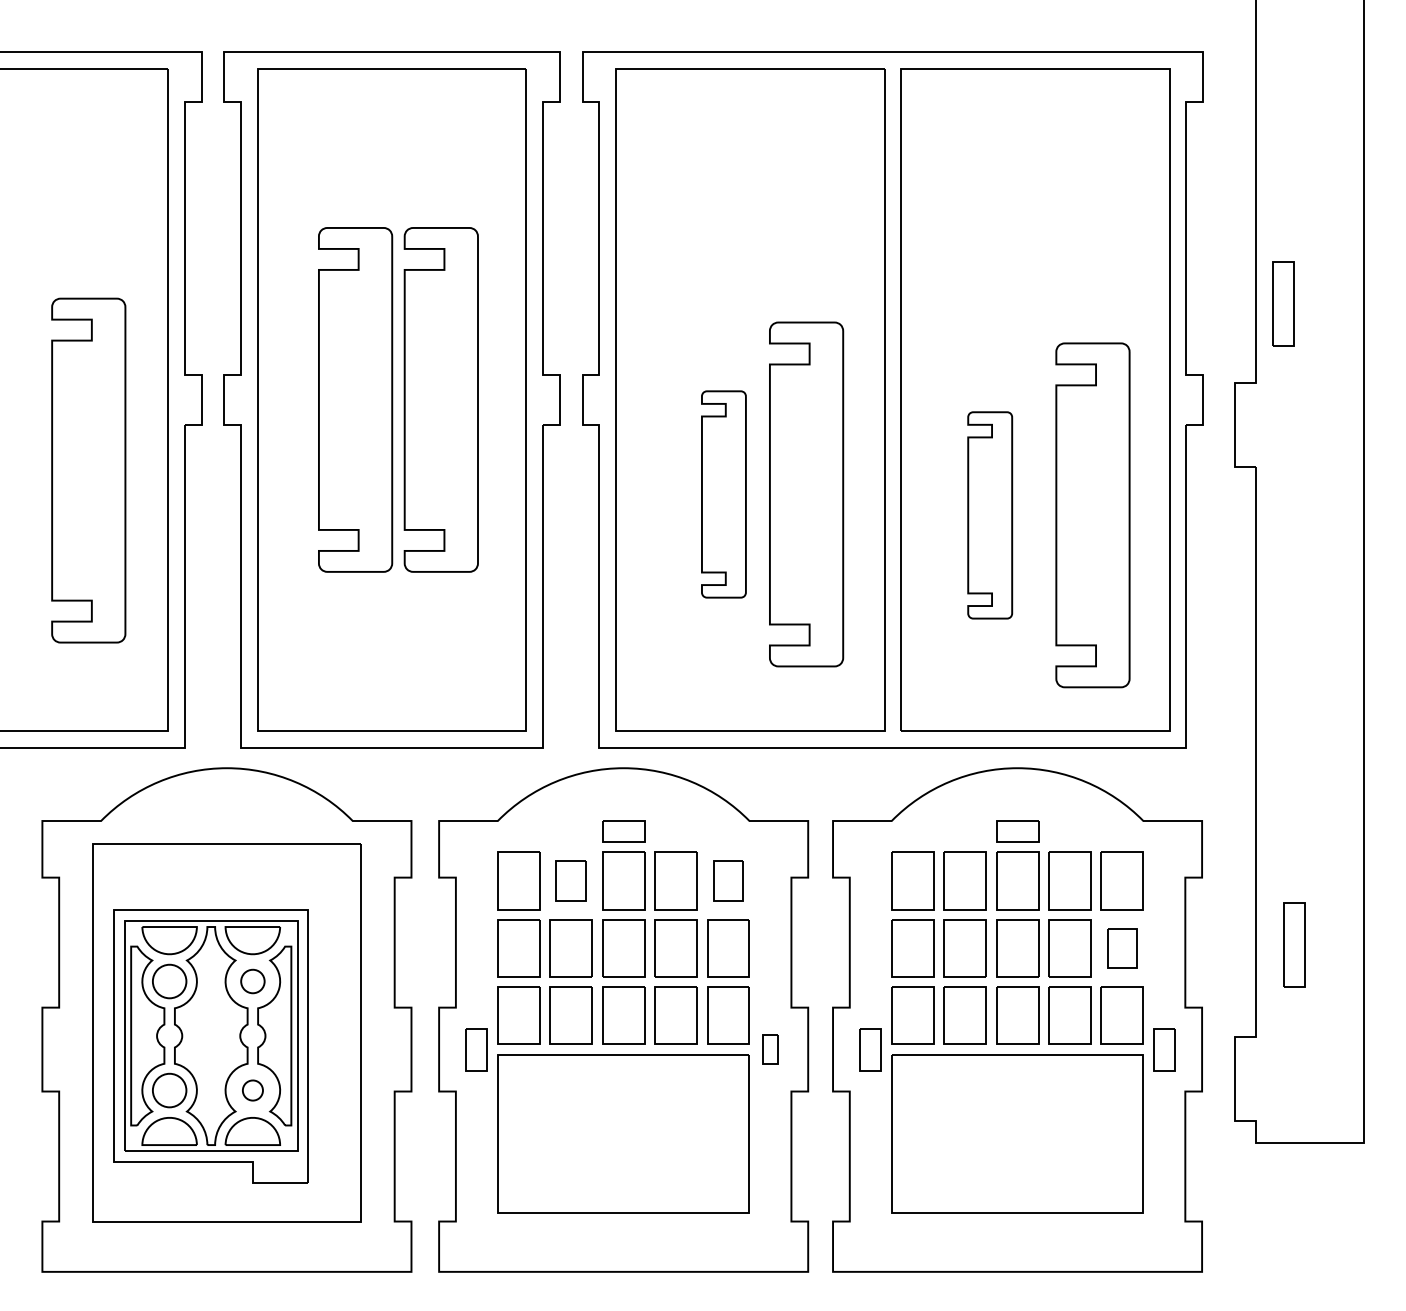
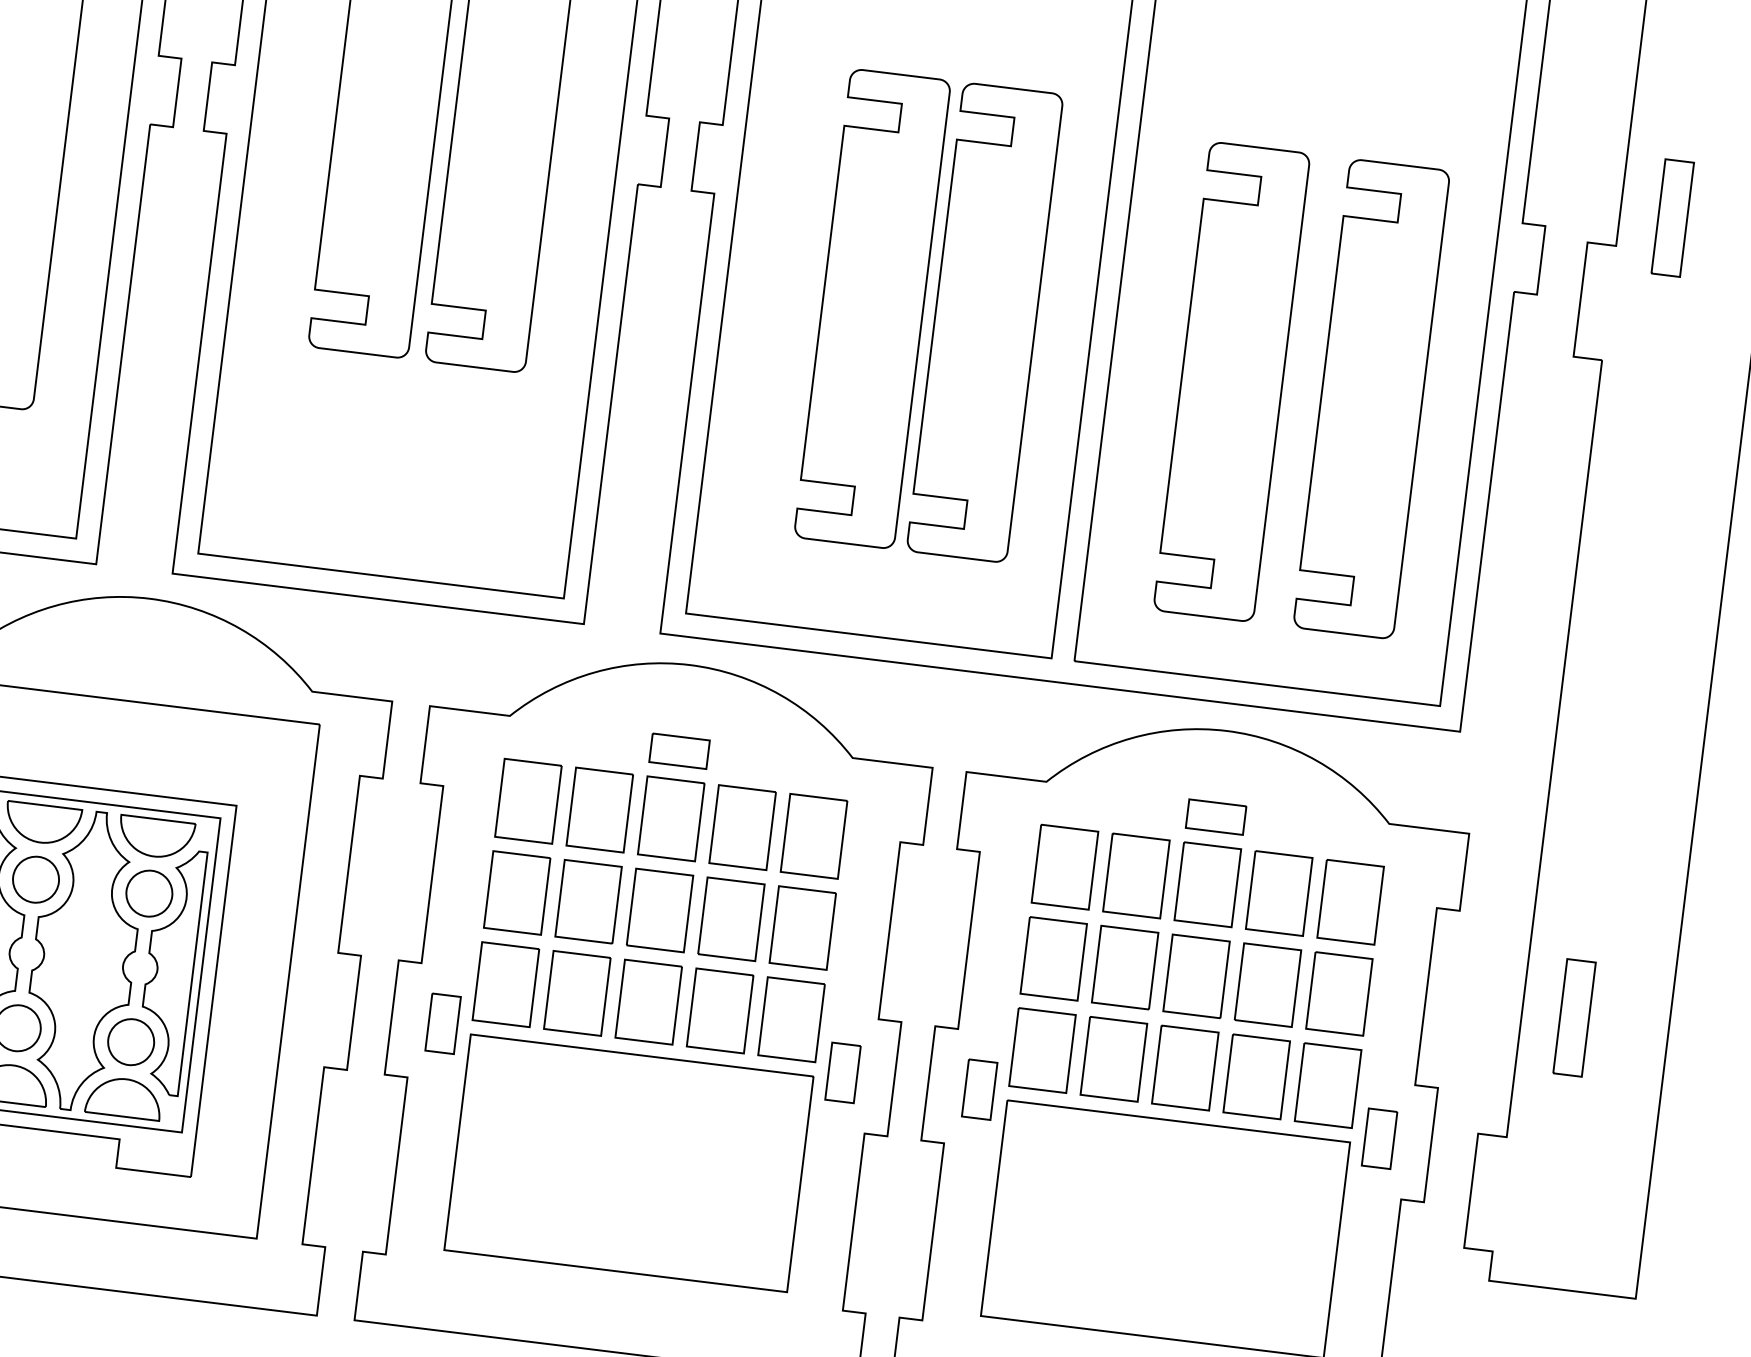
part: (1283, 303) -> (1672, 217), moved
part: (723, 494) -> (871, 308), size x1.67
part: (989, 515) -> (1230, 382), size x1.67
part: (570, 880) -> (598, 809), size x1.43
part: (728, 880) -> (814, 835), size x1.43
part: (1121, 948) -> (1338, 993), size x1.43
part: (252, 981) -> (148, 893), size x1.43
part: (770, 1049) -> (843, 1072), size x1.43
part: (252, 1090) -> (130, 1042), size x1.67

